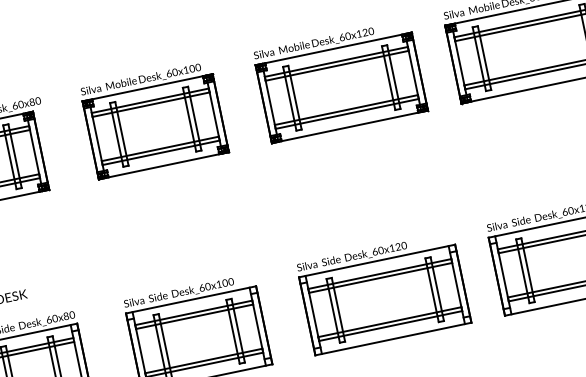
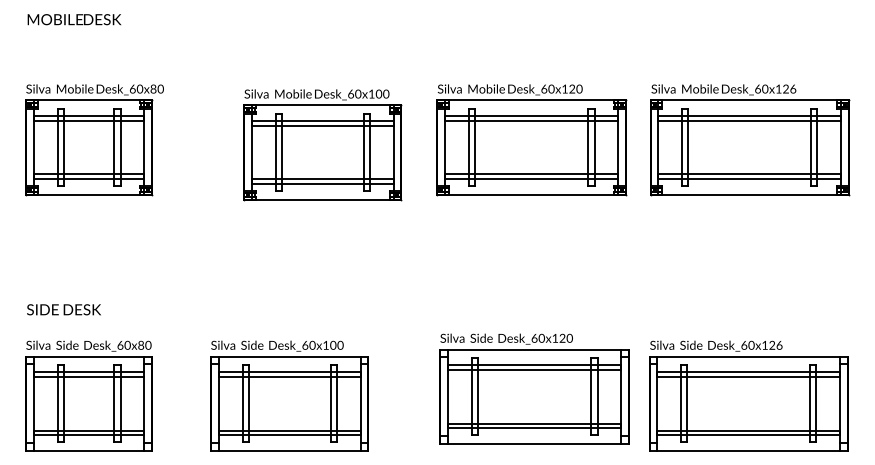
part: (340, 82) -> (531, 140), moved
part: (154, 121) -> (322, 145), moved
part: (383, 293) -> (534, 388), moved

